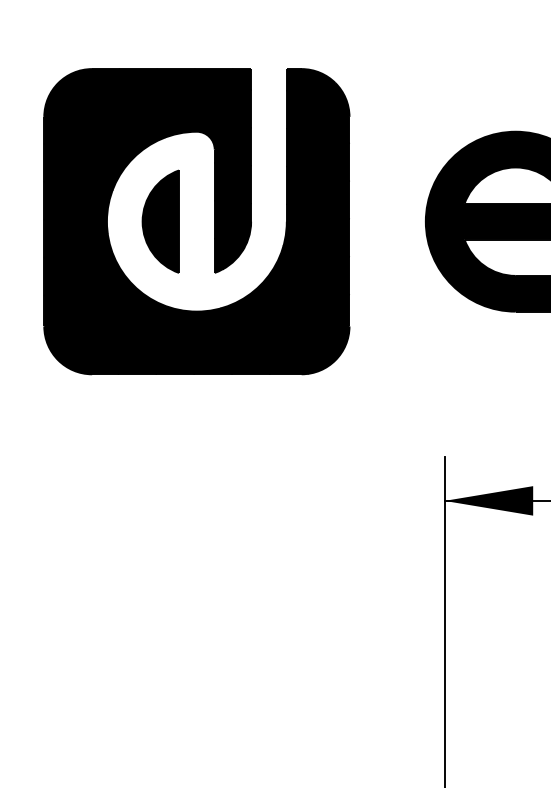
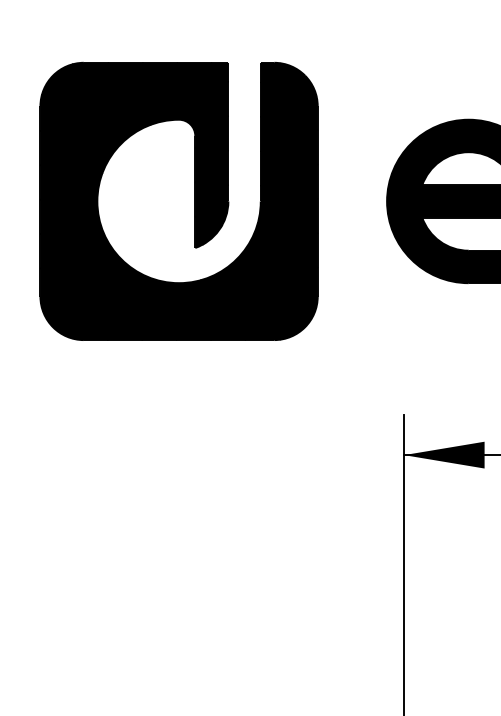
part: (159, 221) -> (145, 201), removed

